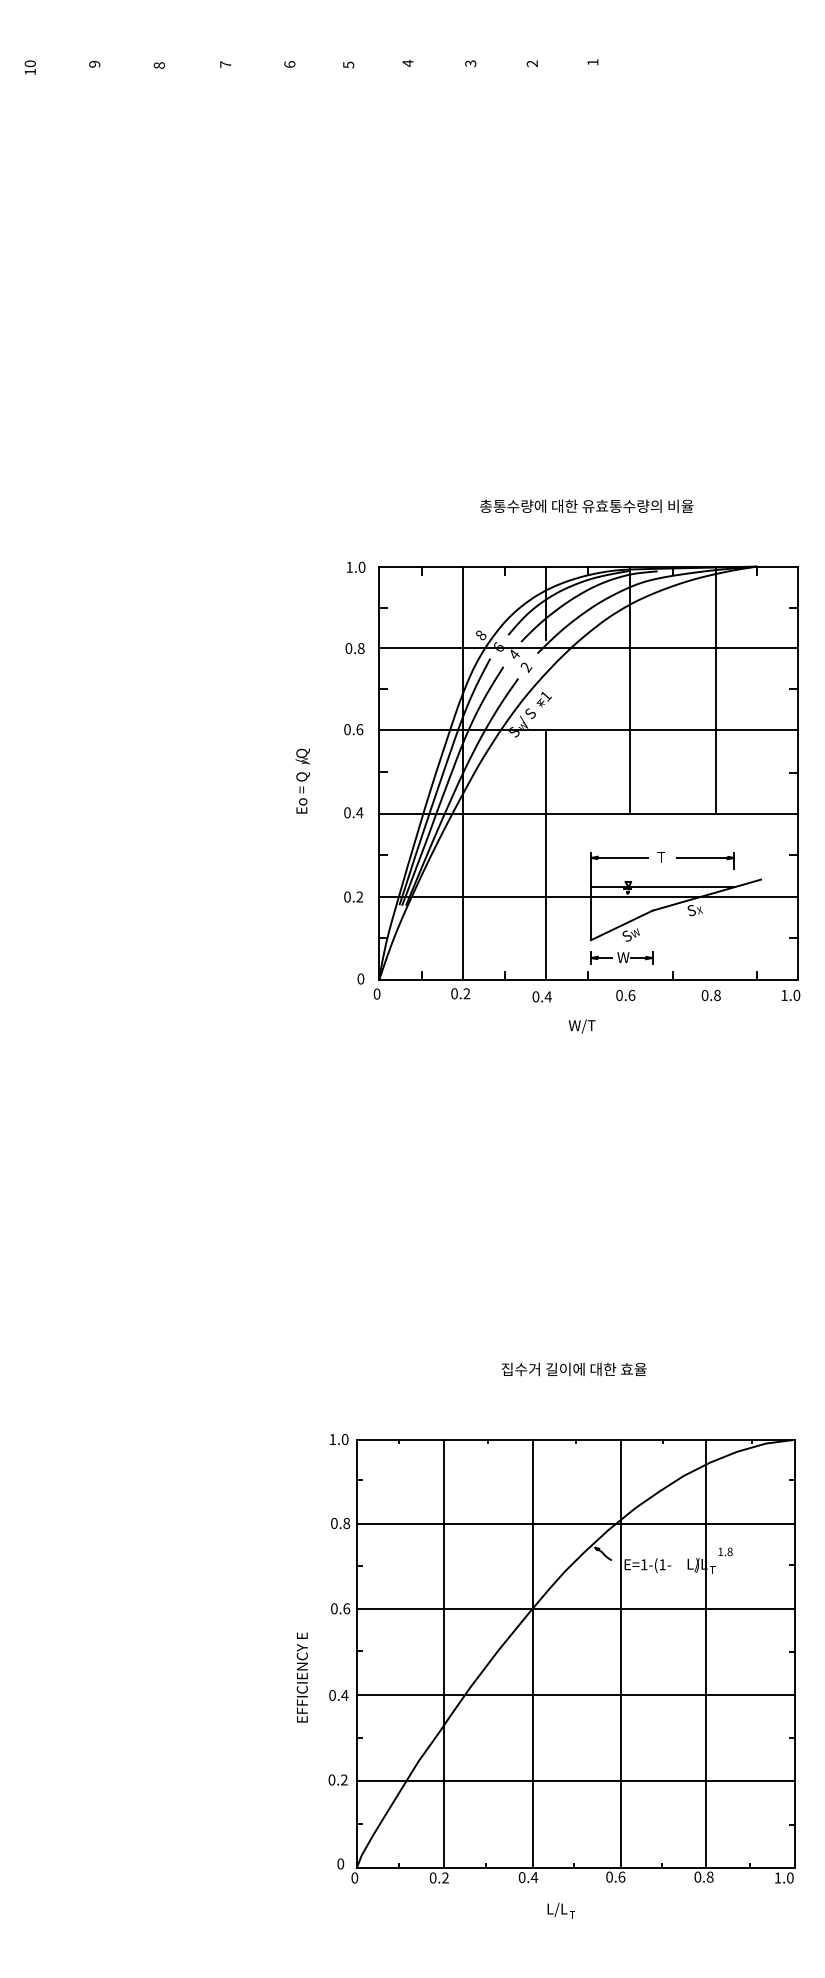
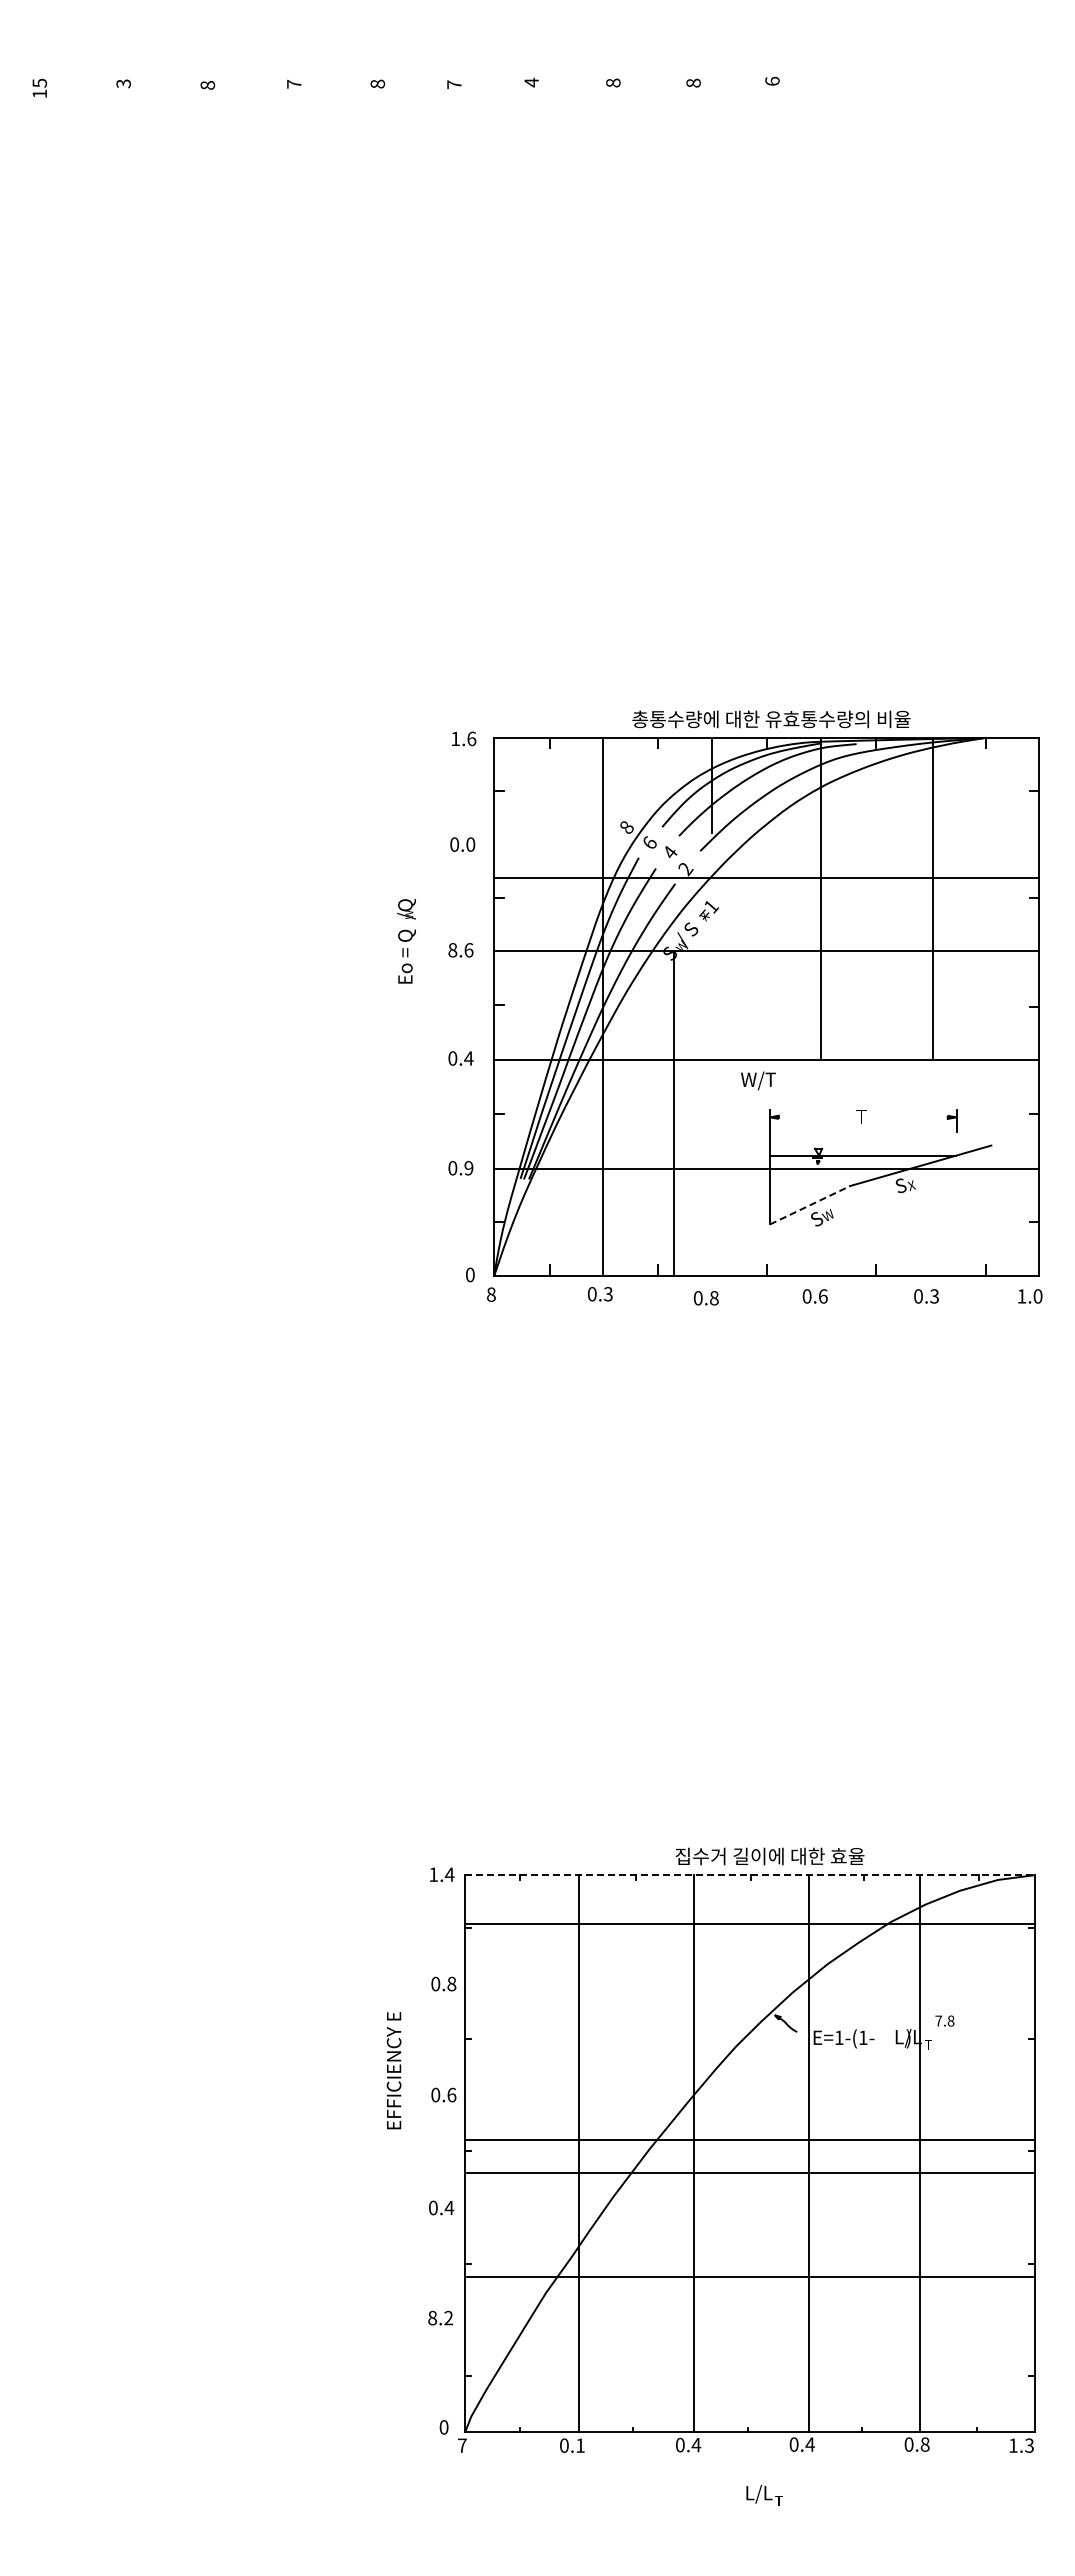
text: (592, 61) -> (772, 80), 1 -> 6
text: (30, 63) -> (39, 82), 10 -> 15
text: (470, 63) -> (613, 82), 3 -> 8
text: (532, 63) -> (693, 82), 2 -> 8
text: (94, 64) -> (123, 83), 9 -> 3
text: (289, 64) -> (377, 83), 6 -> 8
text: (348, 64) -> (454, 84), 5 -> 7
text: (586, 506) -> (771, 719), moved
text: (361, 567) -> (471, 738), 1.0 -> 1.6
text: (361, 648) -> (470, 844), 0.8 -> 0.0
line: (588, 648) -> (766, 878), moved
text: (347, 729) -> (452, 950), 0.6 -> 8.6
text: (302, 781) -> (406, 941), moved
line: (546, 855) -> (673, 1113), moved
line: (619, 858) -> (807, 1117), removed
line: (705, 858) -> (919, 1117), removed
text: (359, 897) -> (468, 1168), 0.2 -> 0.9
line: (622, 925) -> (810, 1205), solid -> dashed
part: (621, 957) -> (809, 1247), removed
text: (377, 993) -> (491, 1294), 0 -> 8
text: (466, 993) -> (607, 1294), 0.2 -> 0.3
text: (717, 995) -> (934, 1296), 0.8 -> 0.3
text: (548, 997) -> (714, 1298), 0.4 -> 0.8
text: (582, 1026) -> (758, 1080), moved
text: (574, 1369) -> (770, 1856), moved
text: (344, 1439) -> (449, 1874), 1.0 -> 1.4
line: (576, 1440) -> (750, 1875), solid -> dashed
line: (576, 1523) -> (750, 1924), moved
text: (720, 1551) -> (938, 2020), 1.8 -> 7.8
line: (576, 1609) -> (750, 2139), moved
text: (301, 1677) -> (393, 2070), moved
line: (576, 1695) -> (750, 2172), moved
text: (331, 1780) -> (432, 2318), 0.2 -> 8.2
line: (576, 1781) -> (750, 2277), moved
text: (354, 1877) -> (462, 2445), 0 -> 7
text: (445, 1877) -> (580, 2445), 0.2 -> 0.1
text: (621, 1877) -> (809, 2444), 0.6 -> 0.4
text: (790, 1877) -> (1029, 2445), 1.0 -> 1.3
text: (561, 1910) -> (764, 2495), moved

